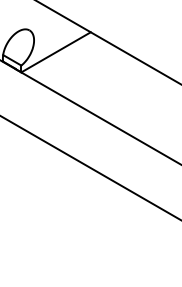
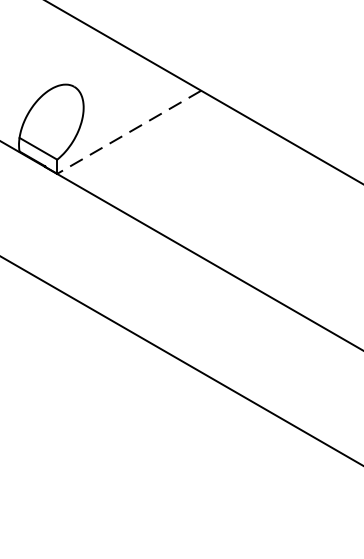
line: (55, 52) -> (128, 132), solid -> dashed

